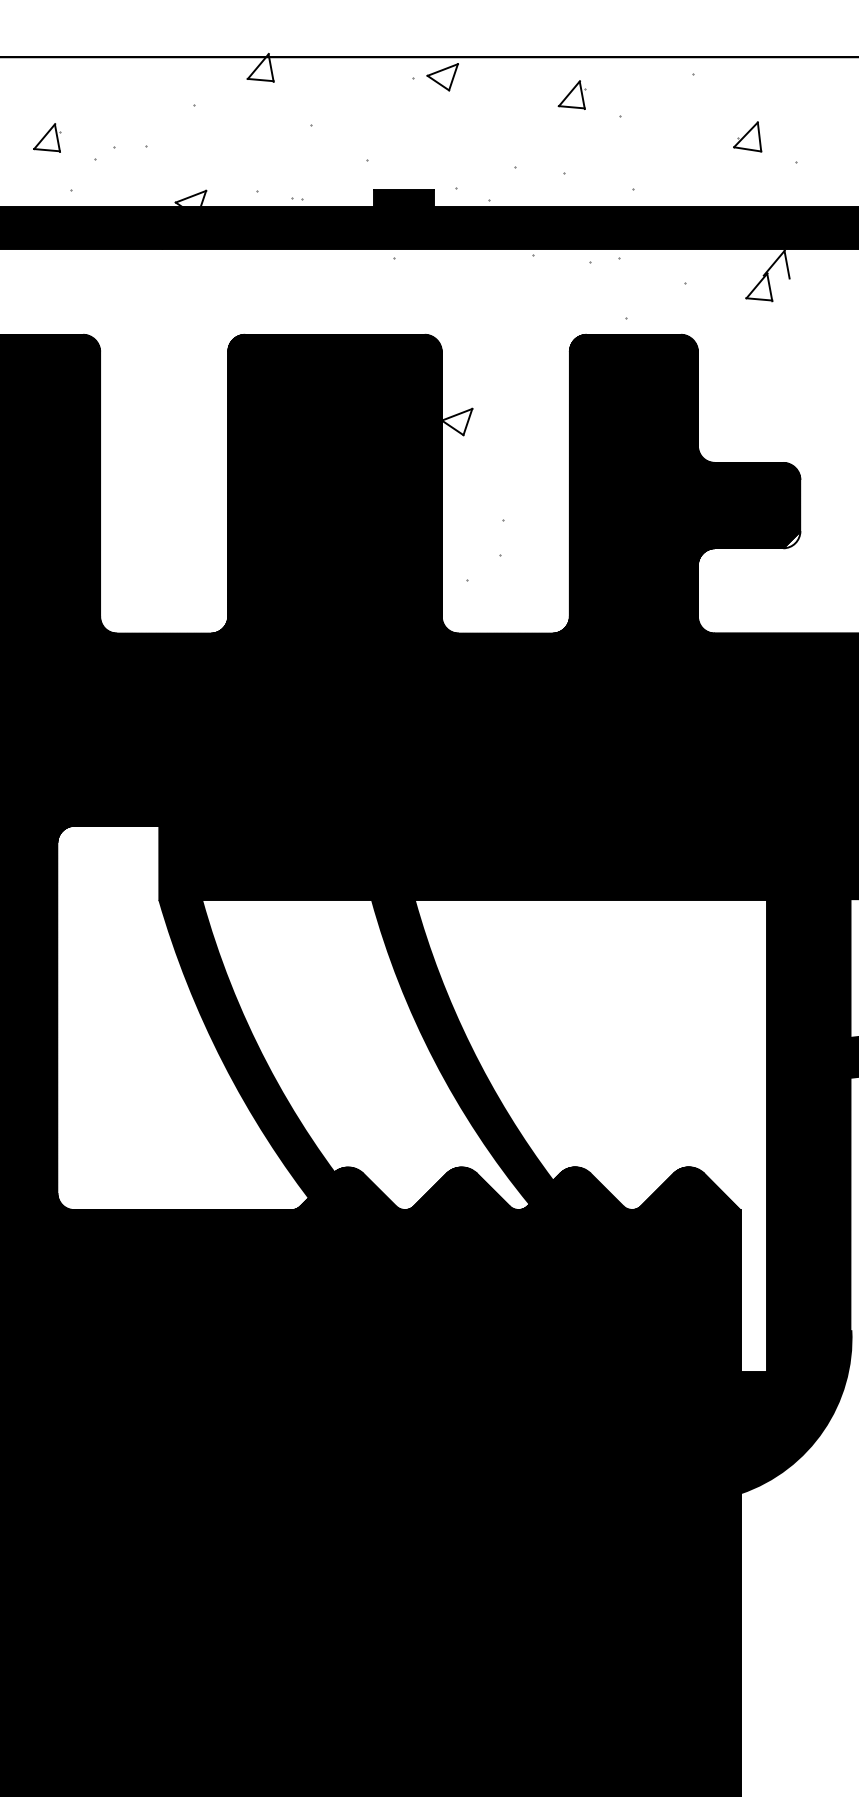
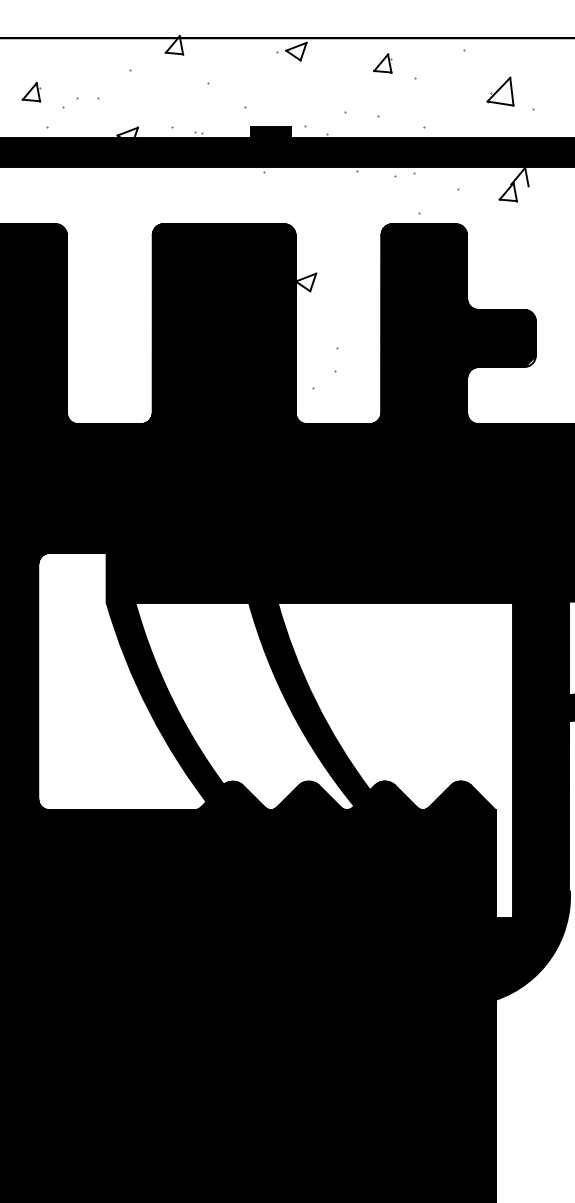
part: (747, 136) -> (500, 91), size x1.43

